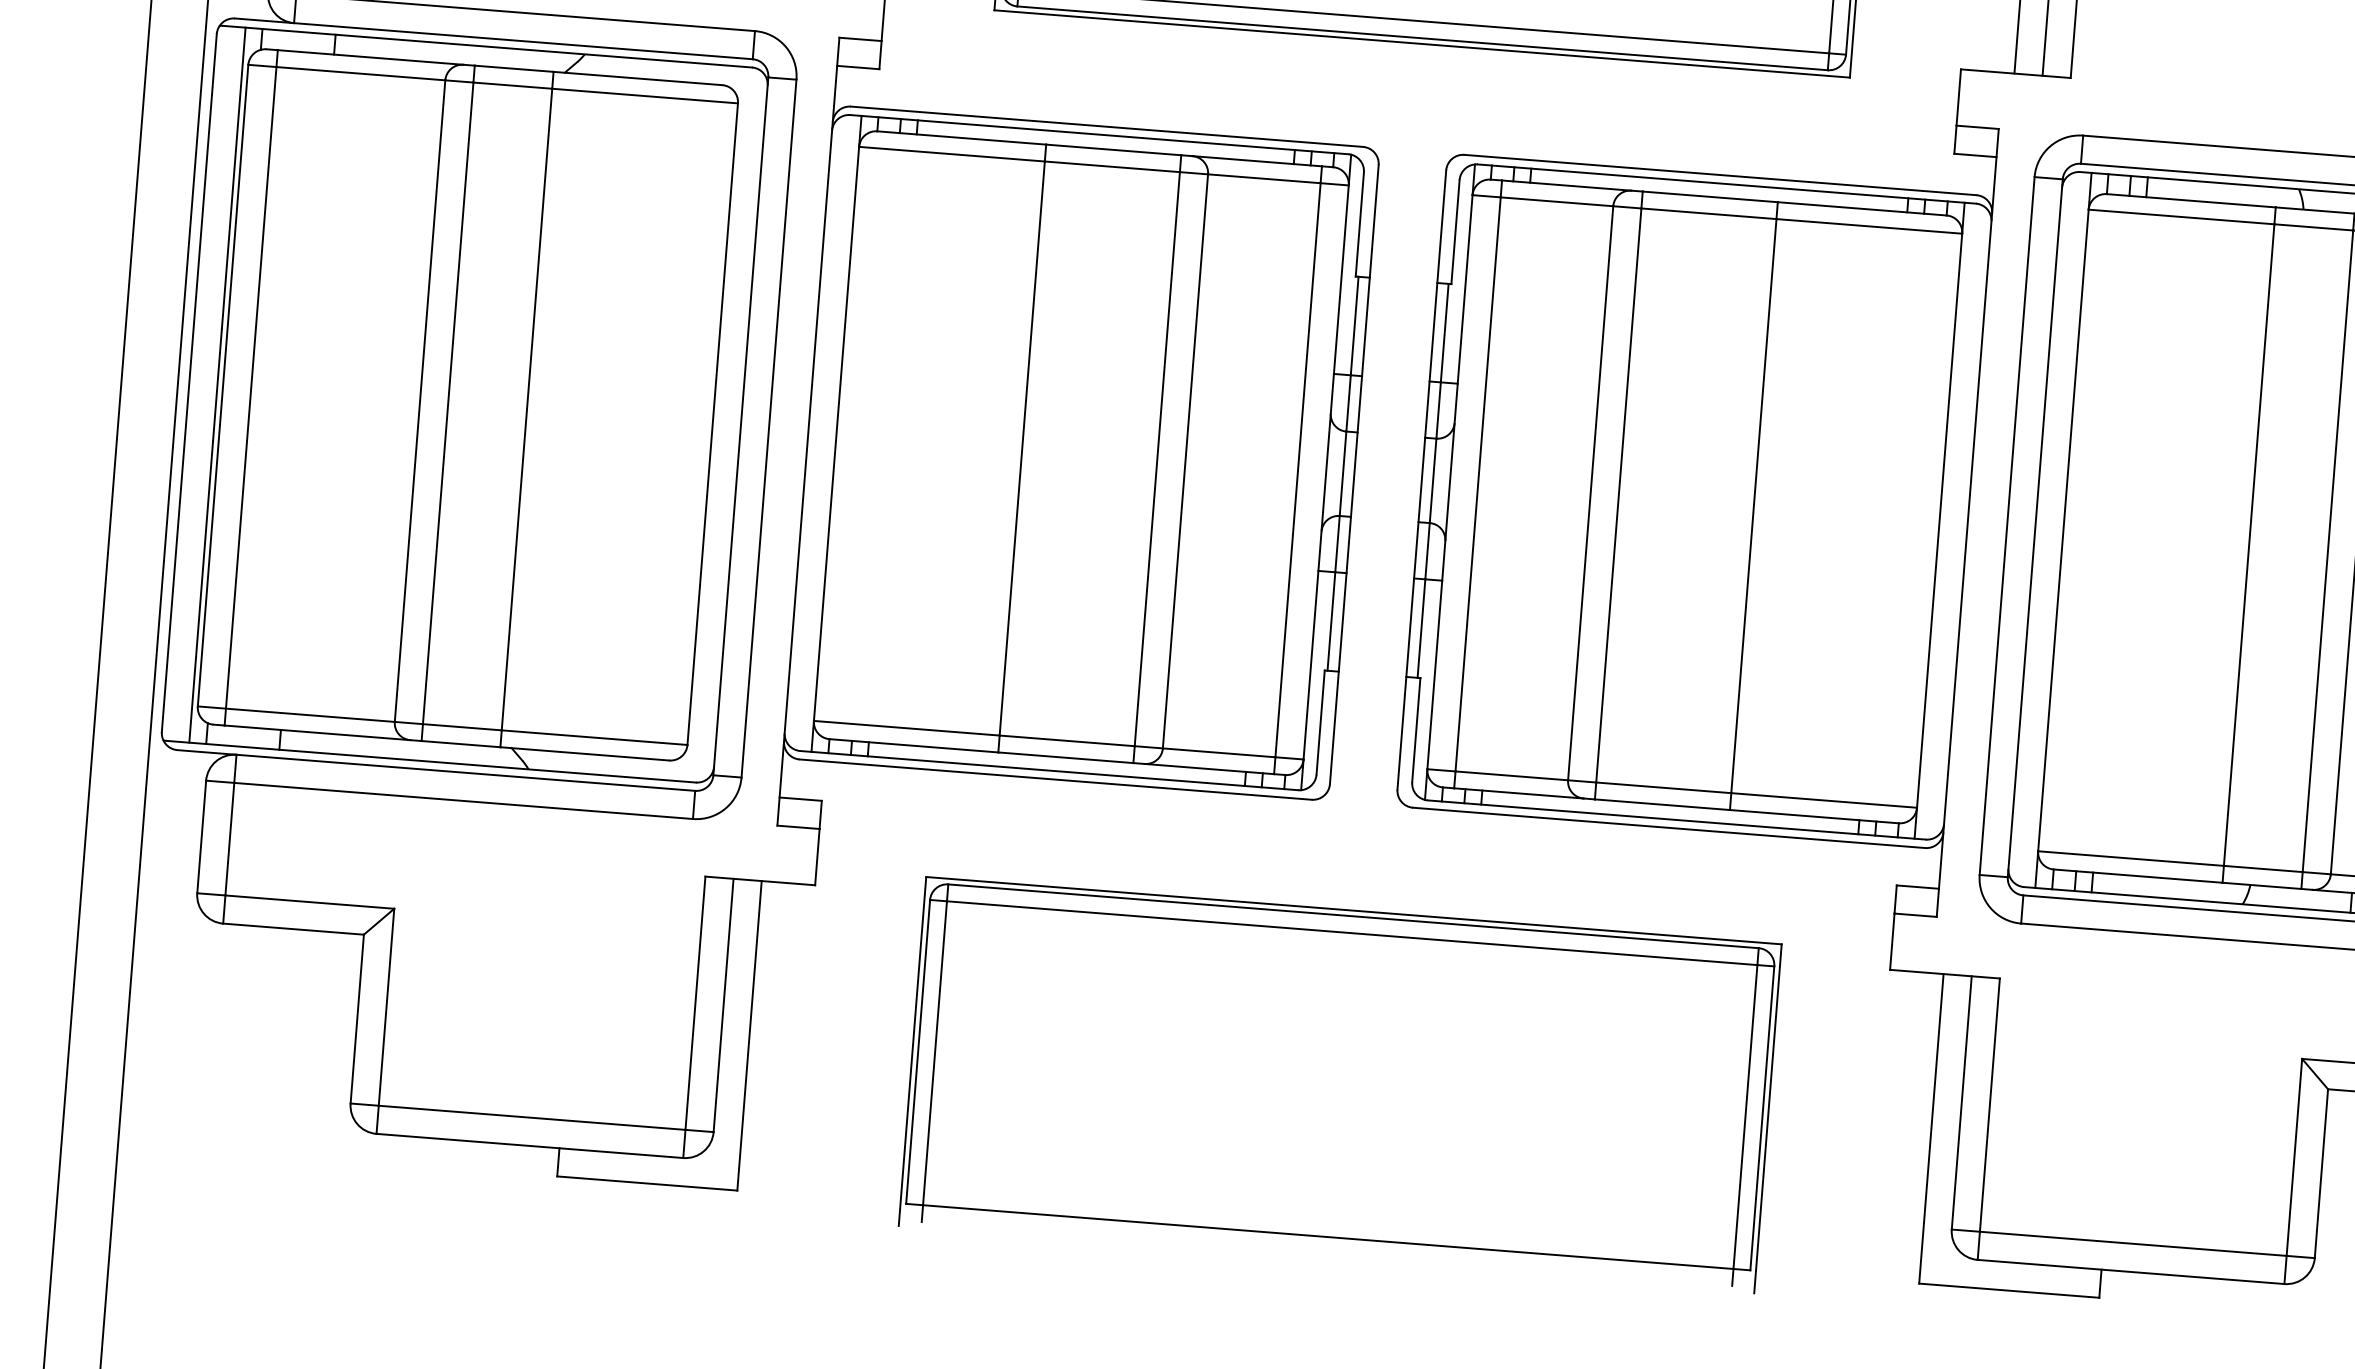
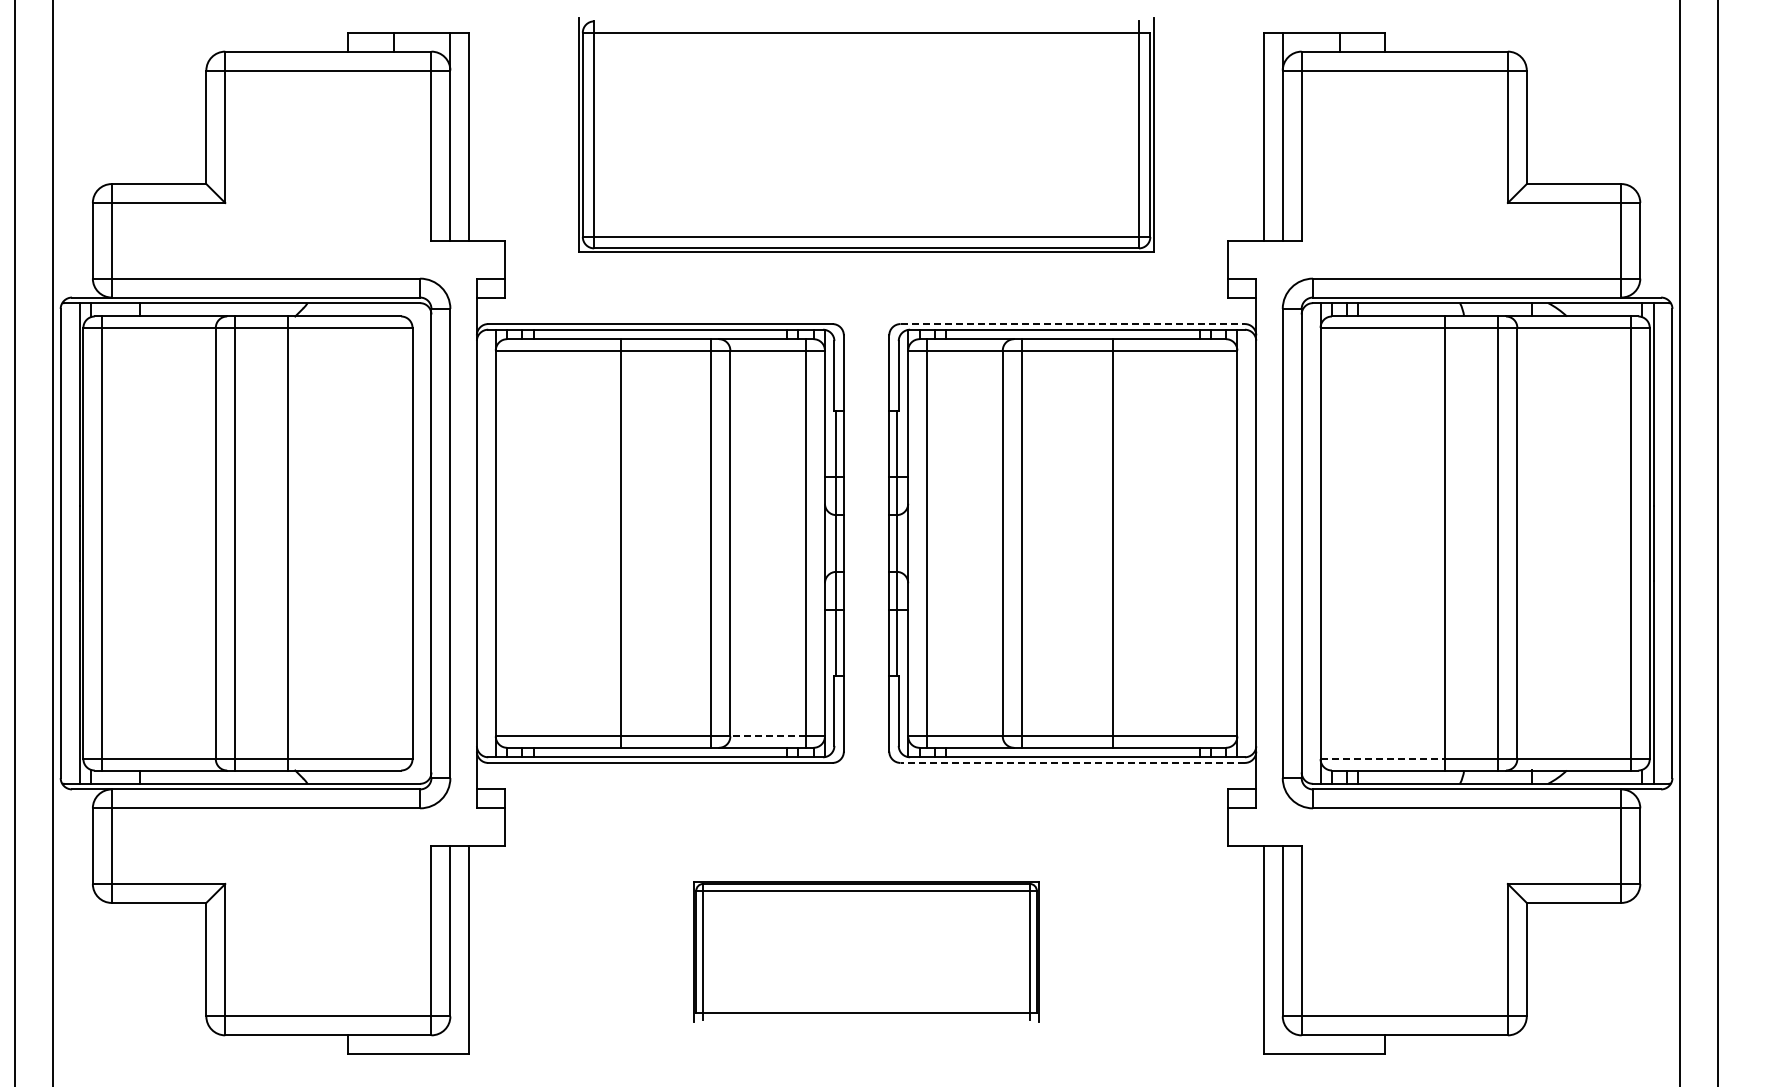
line: (1721, 175) -> (1073, 324), solid -> dashed
line: (1219, 752) -> (768, 736), solid -> dashed
line: (1668, 827) -> (1072, 762), solid -> dashed
line: (2131, 859) -> (1383, 759), solid -> dashed
part: (1340, 1084) -> (866, 951), size x0.6

